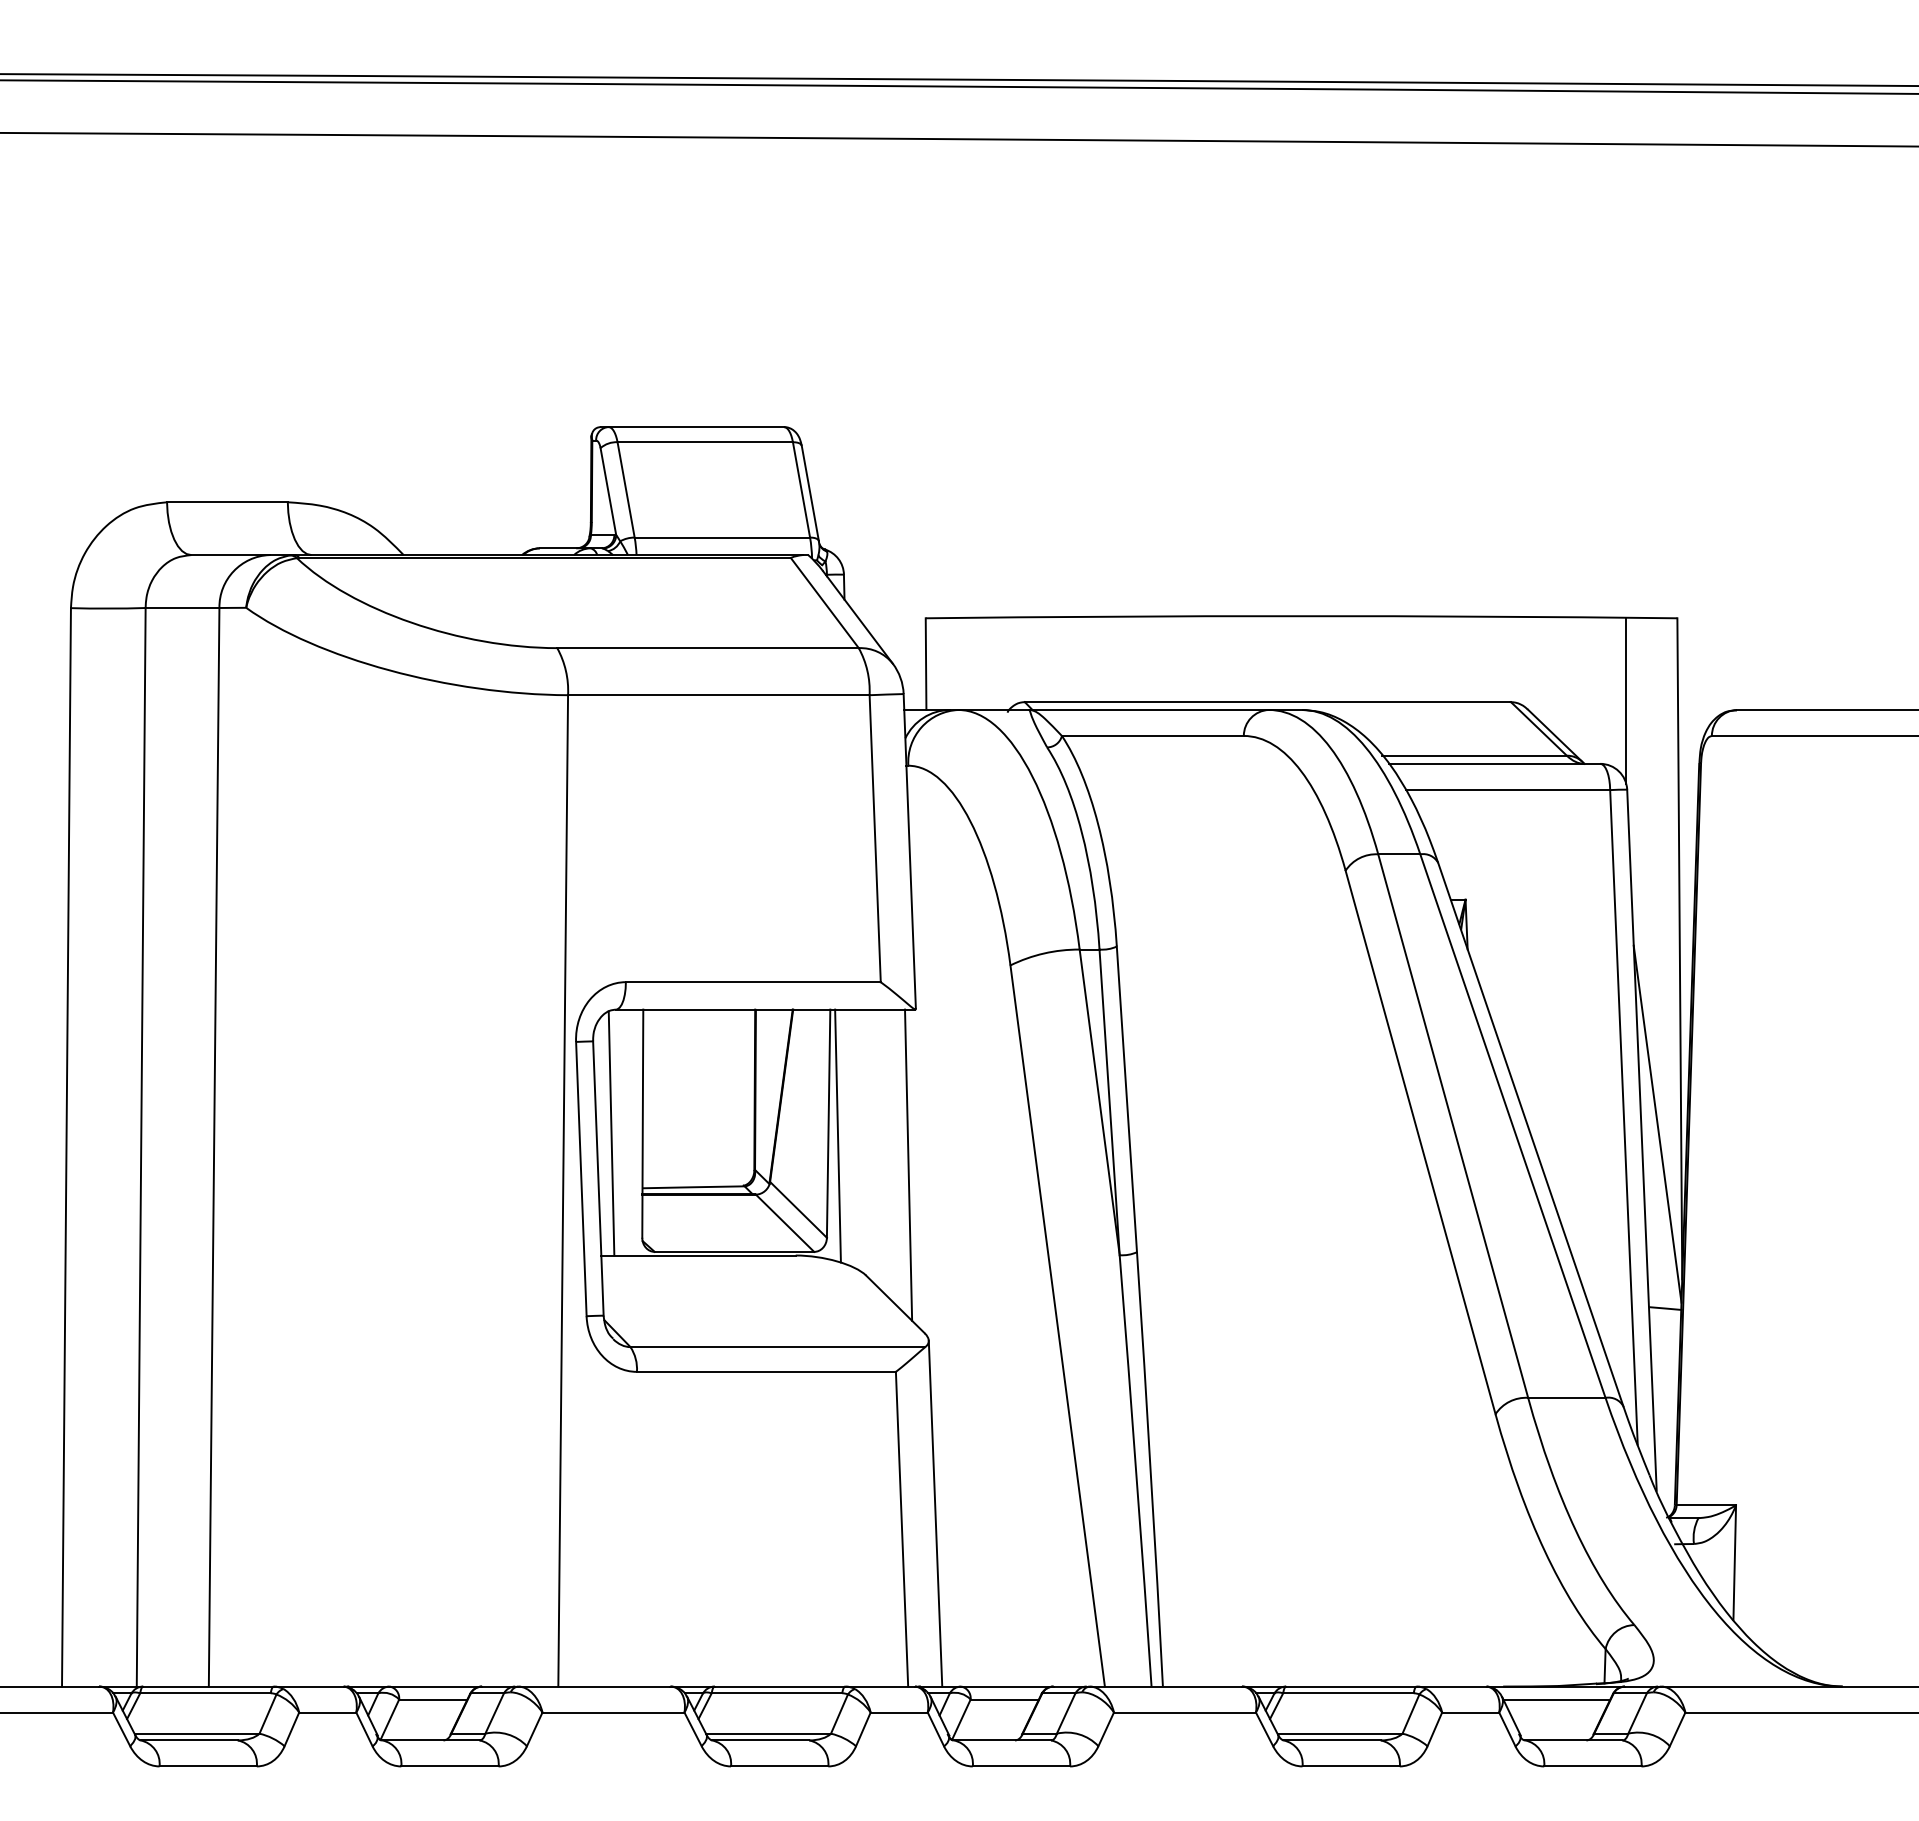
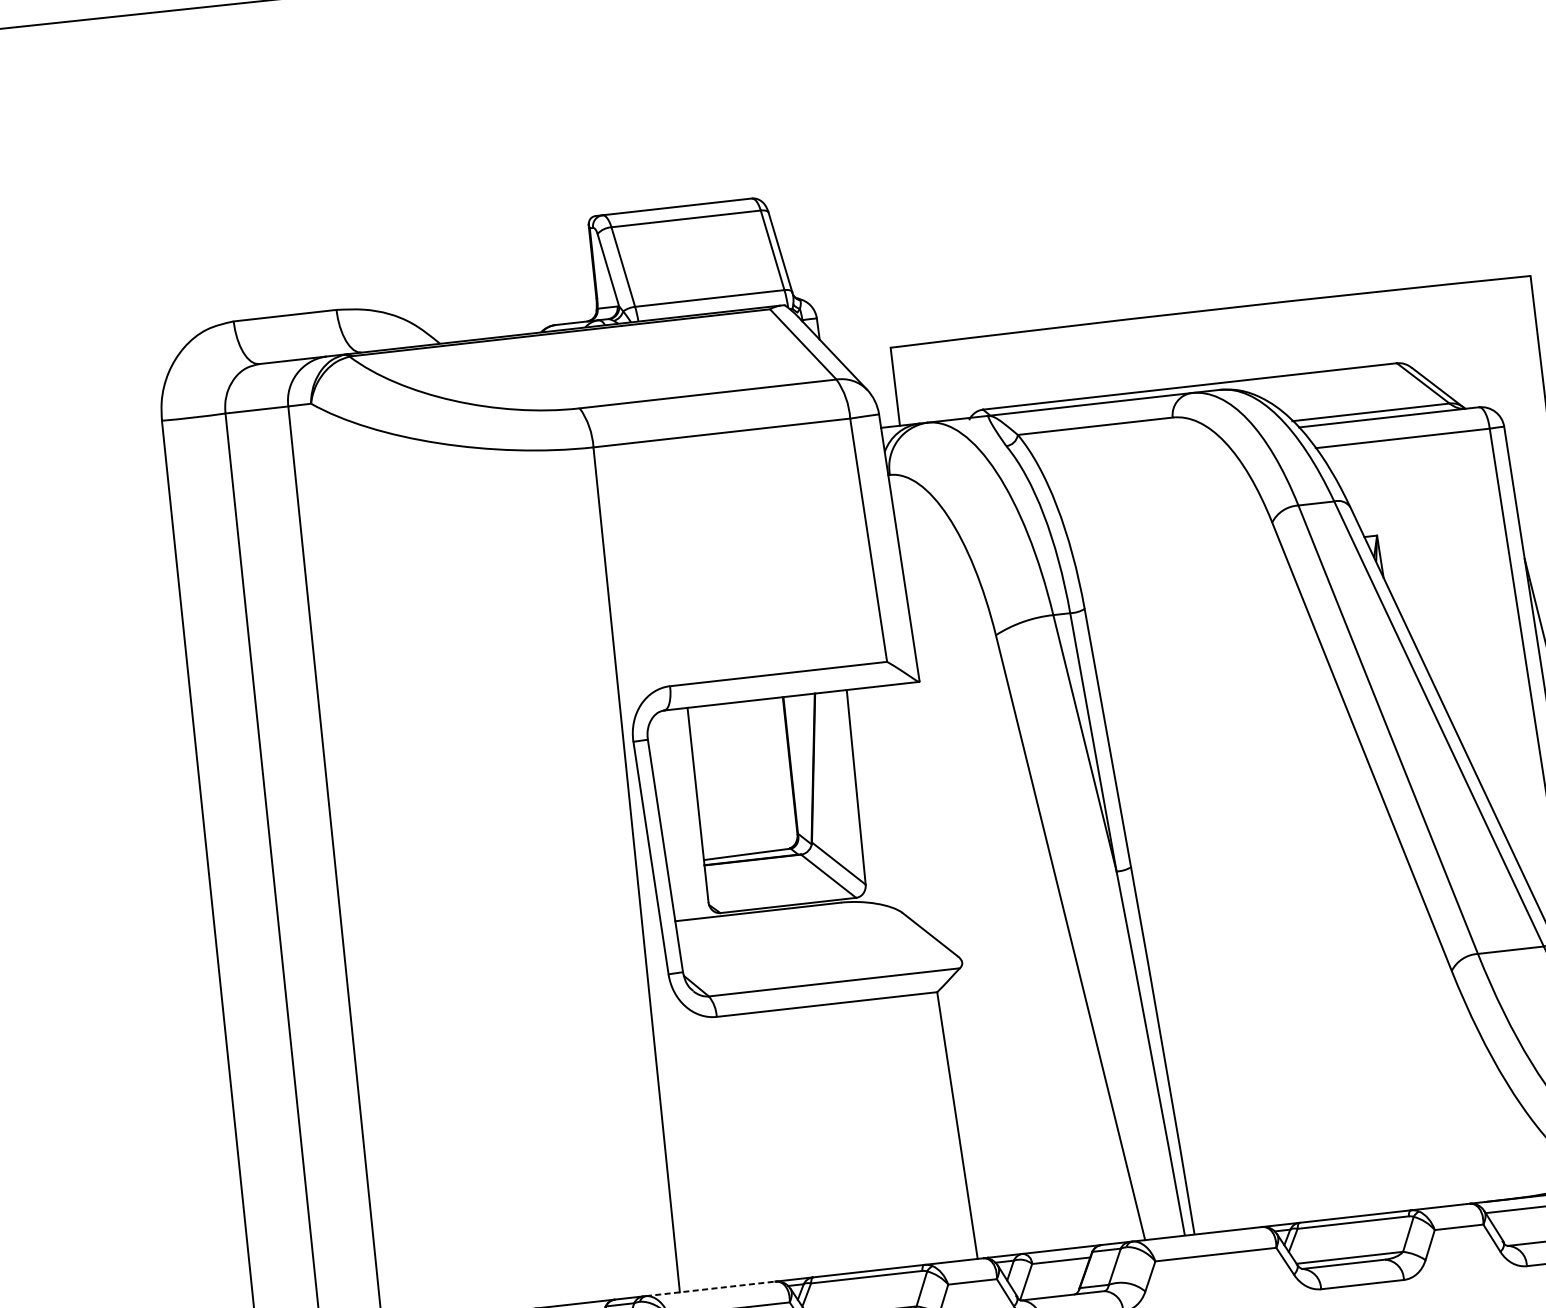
line: (1626, 700) -> (1495, 350), removed
line: (611, 1133) -> (672, 816), removed
line: (837, 1135) -> (864, 796), removed
line: (908, 1164) -> (928, 814), removed
line: (935, 1513) -> (984, 1108), removed
line: (594, 1686) -> (710, 1288), solid -> dashed

